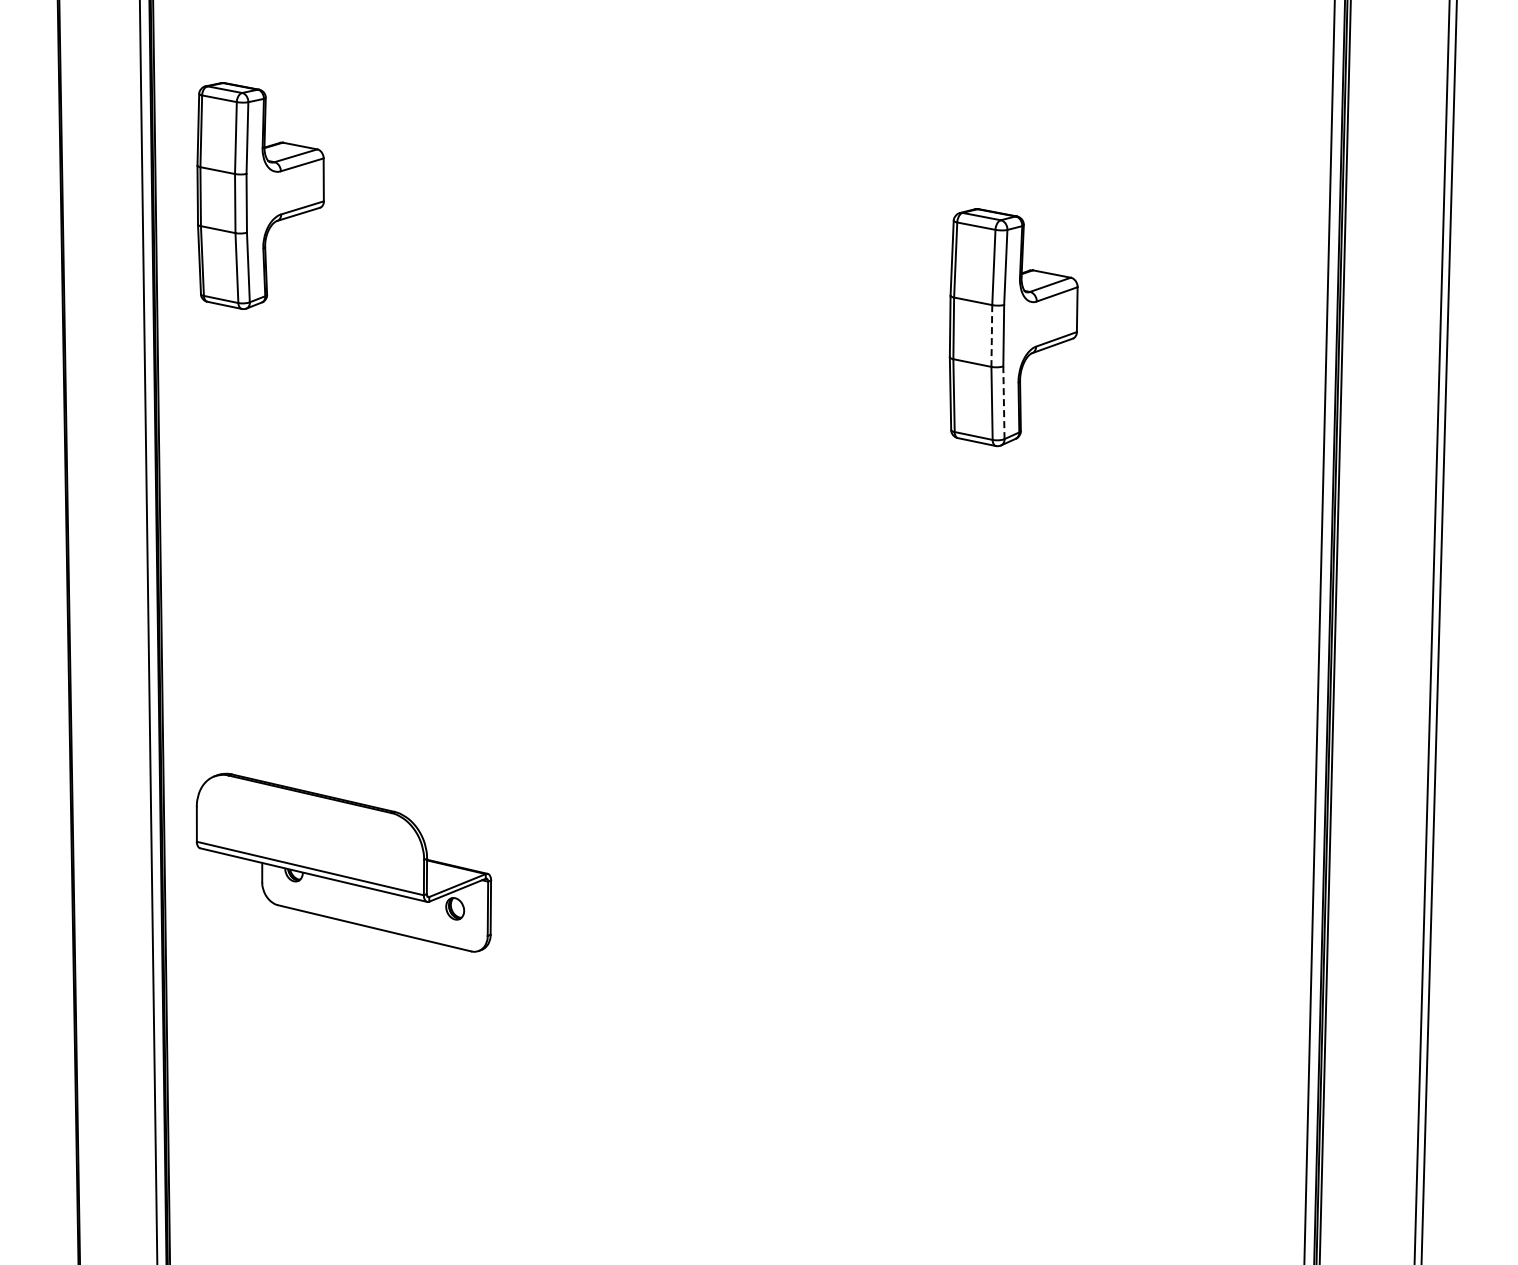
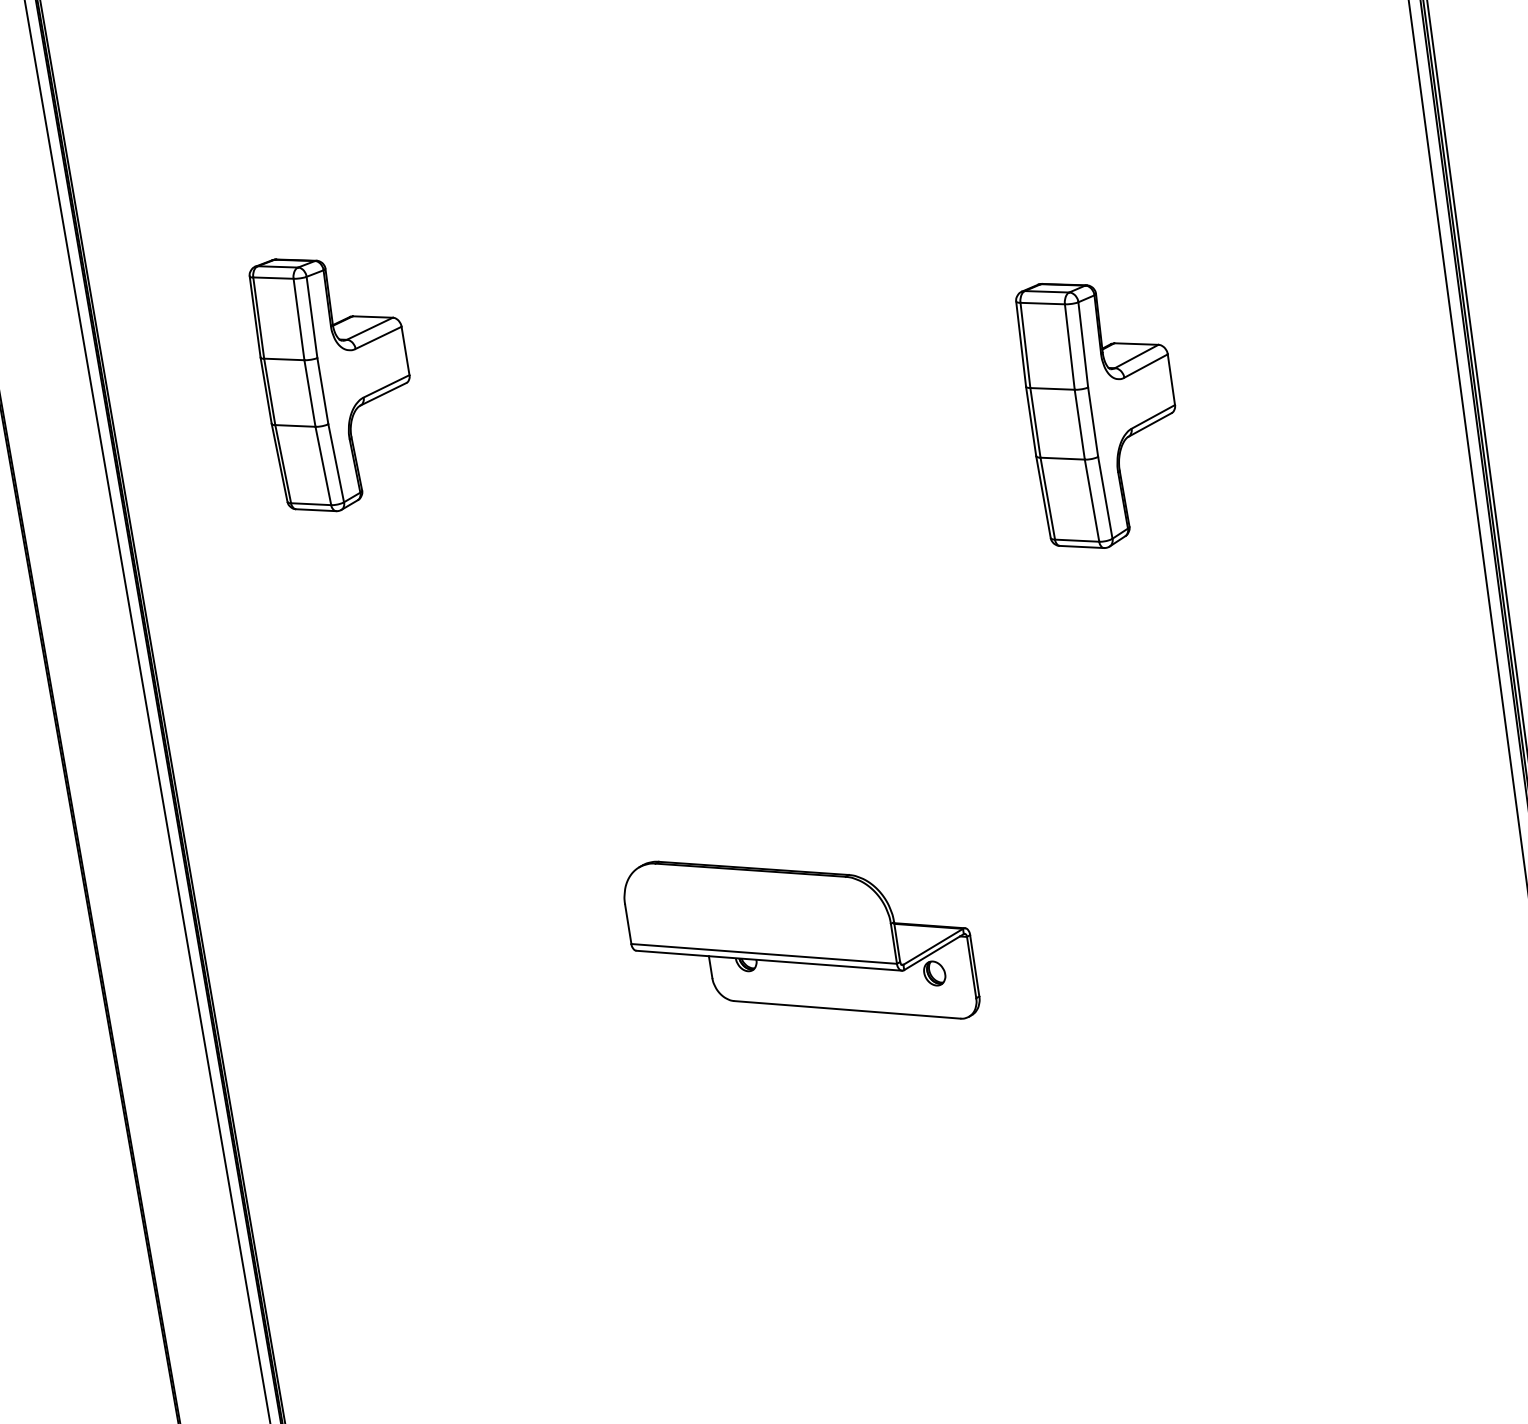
part: (260, 195) -> (336, 379), moved
line: (991, 336) -> (1079, 425), dashed -> solid
line: (1003, 402) -> (1104, 497), dashed -> solid
part: (343, 862) -> (800, 941), moved

